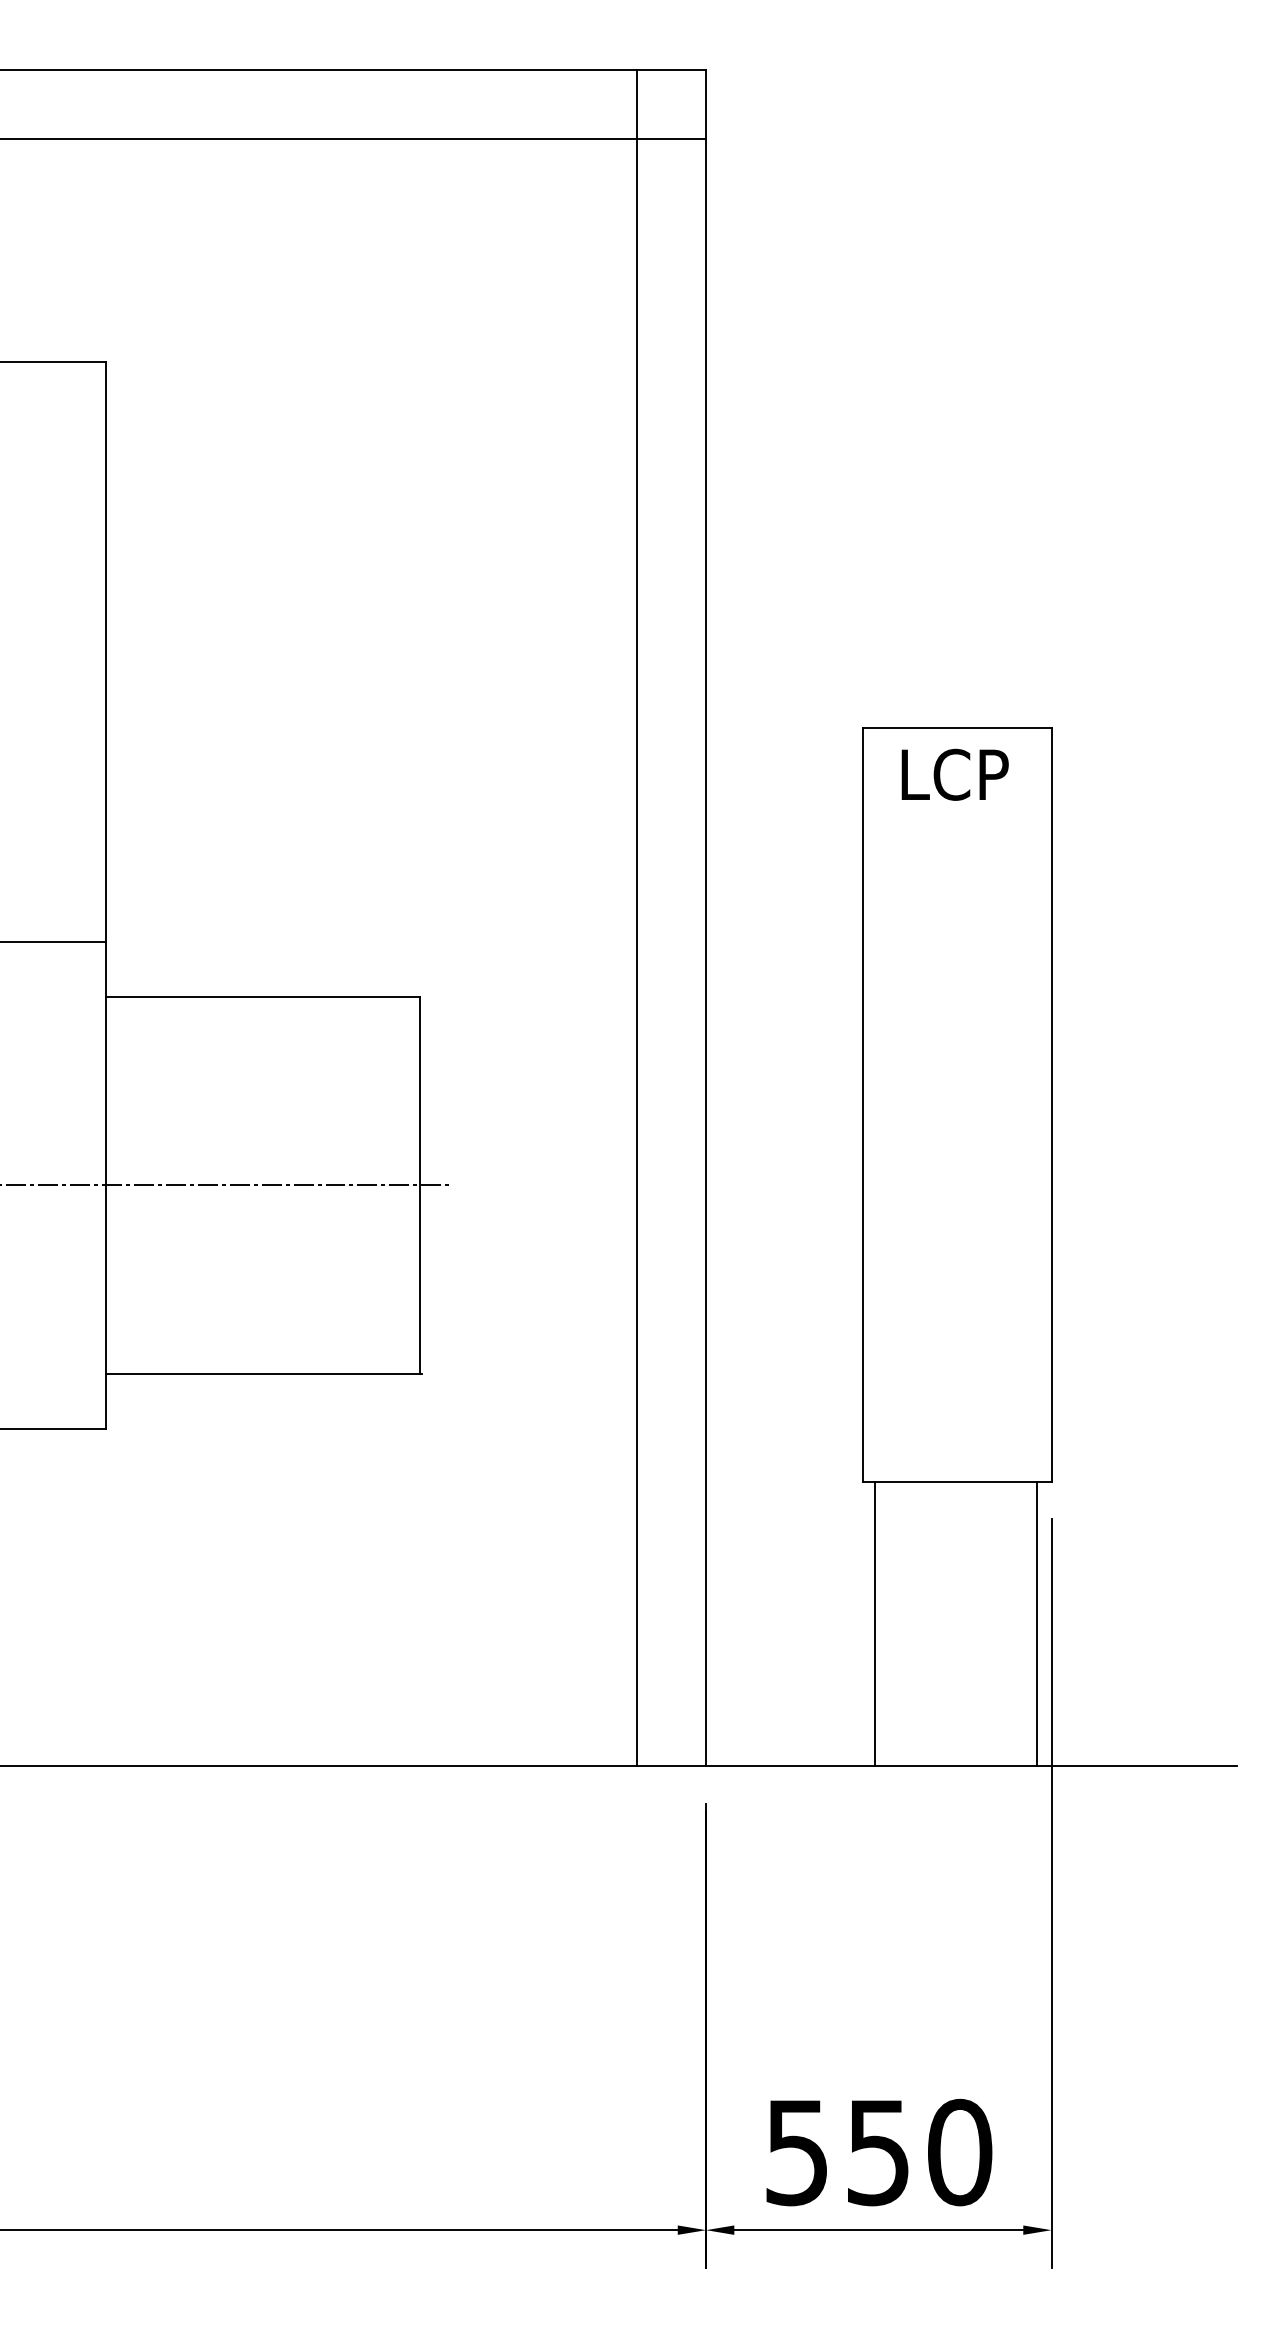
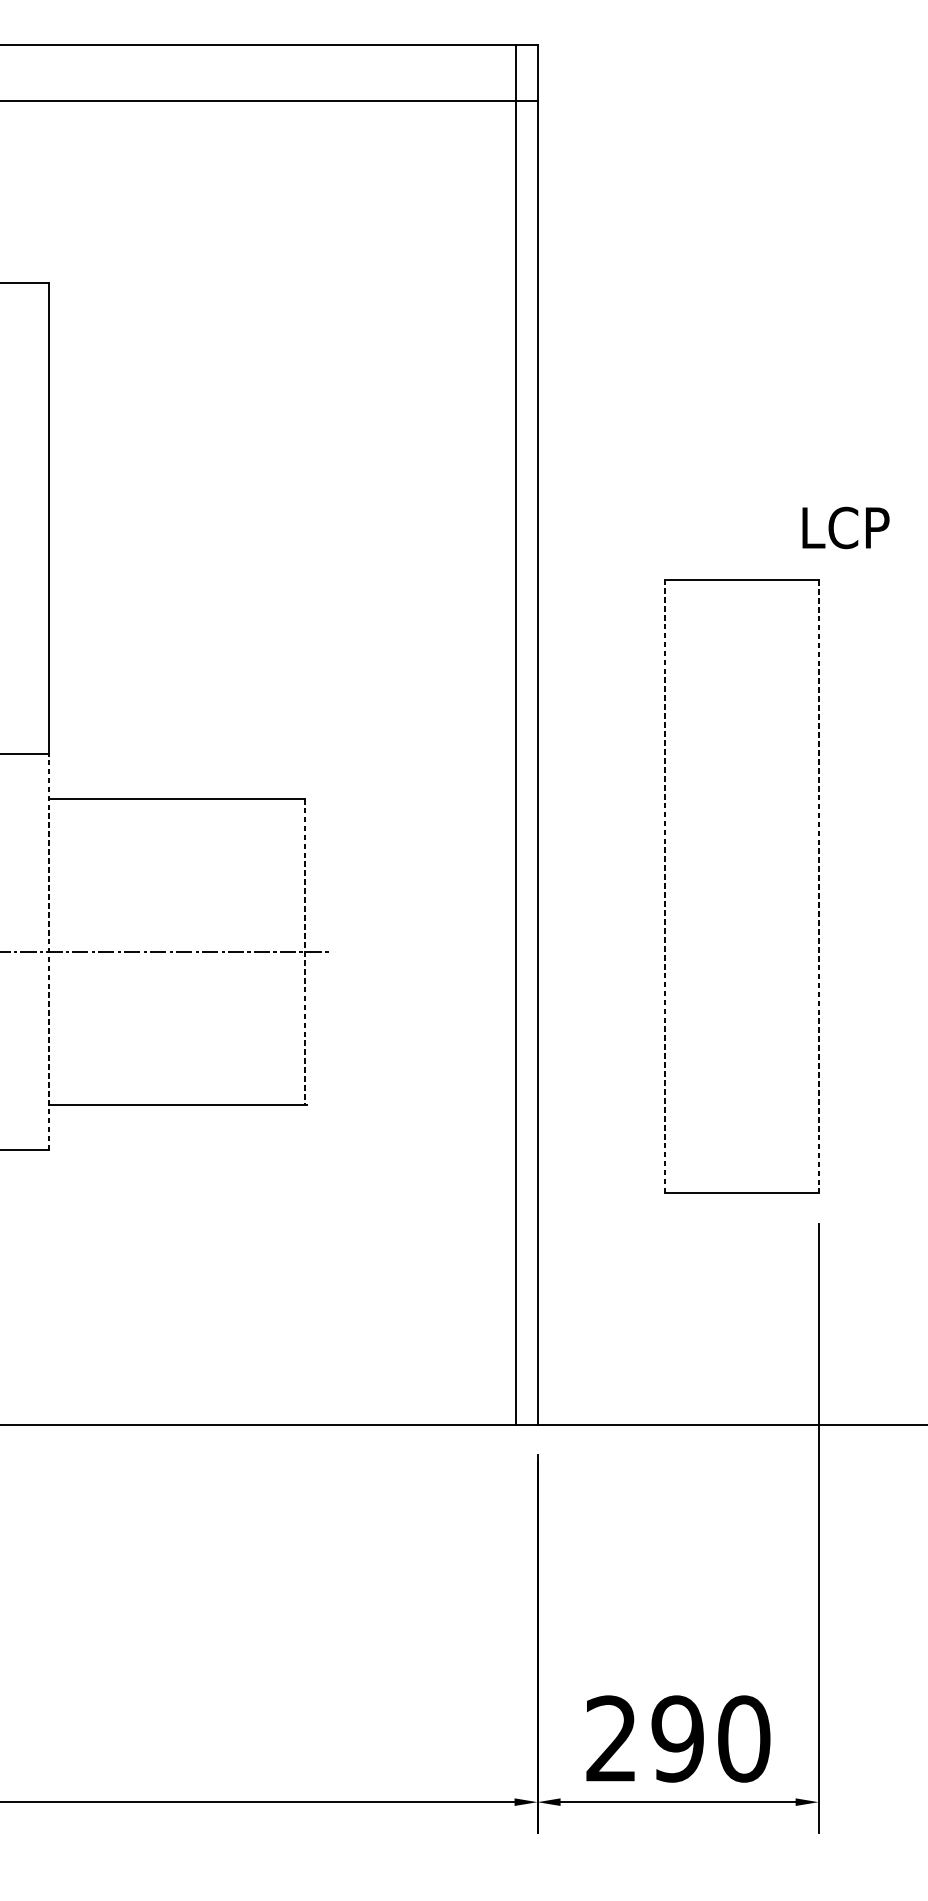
text: (954, 774) -> (845, 527), moved
line: (636, 918) -> (515, 735), moved
line: (863, 1104) -> (665, 886), solid -> dashed
line: (1051, 1104) -> (818, 886), solid -> dashed
line: (105, 1185) -> (49, 952), solid -> dashed
line: (419, 1185) -> (304, 952), solid -> dashed
line: (875, 1623) -> (675, 1308), removed
line: (1037, 1623) -> (807, 1308), removed
text: (838, 2152) -> (645, 1738), 550 -> 290

